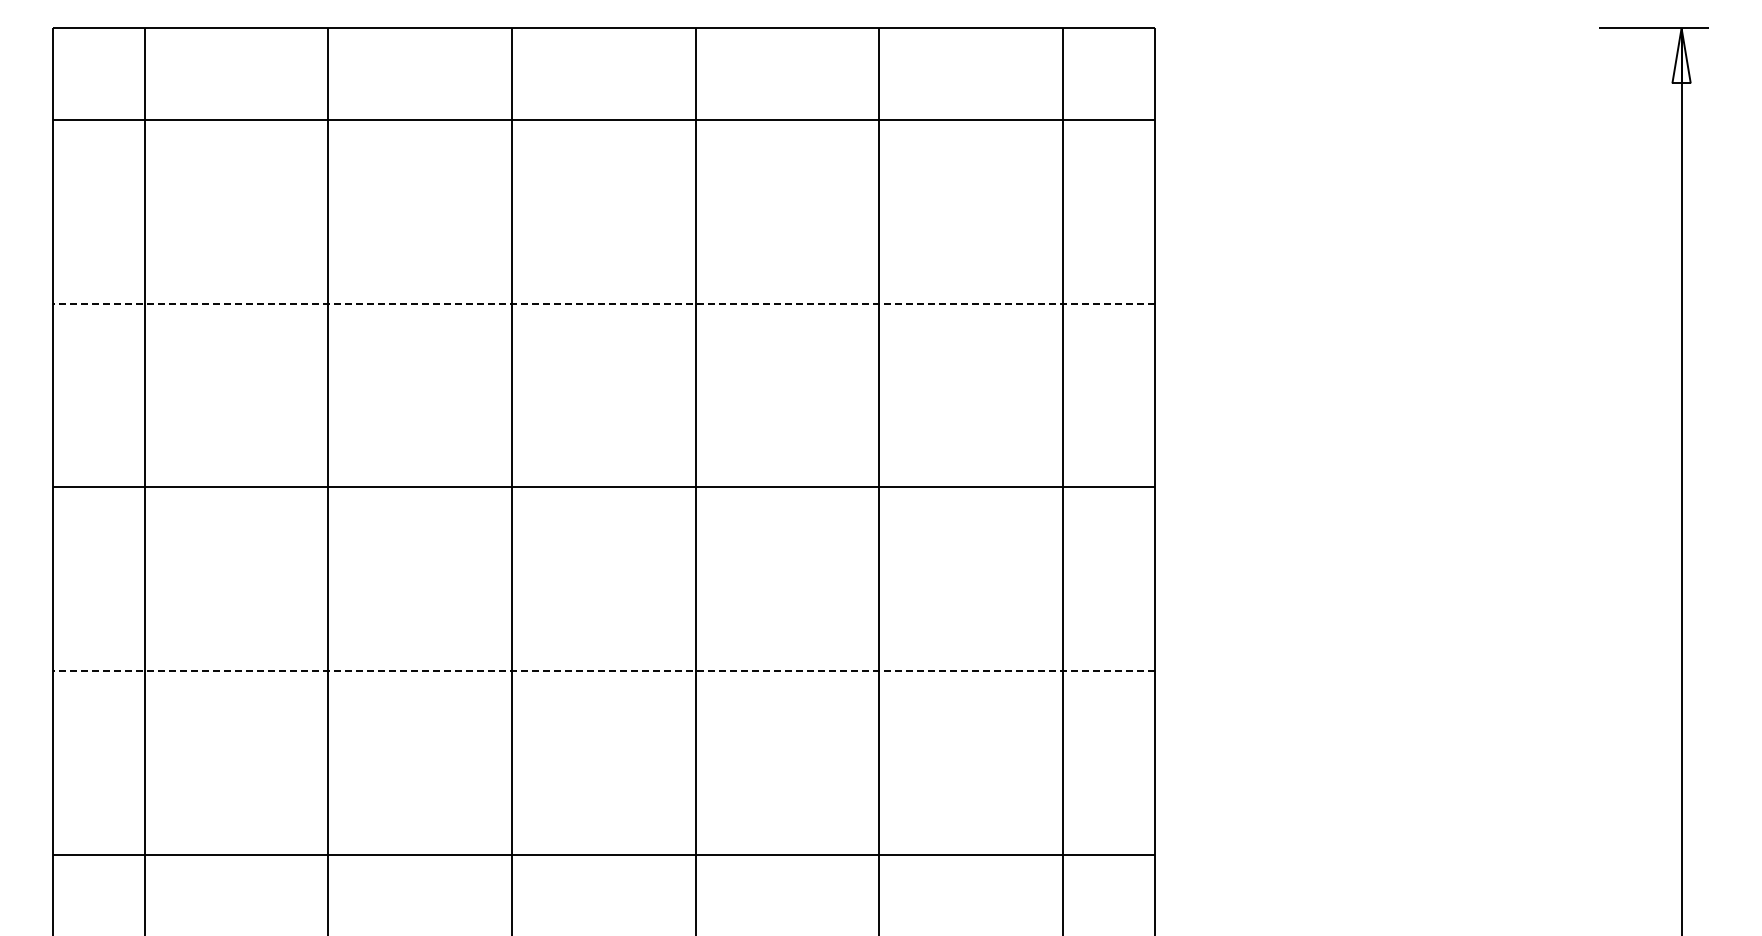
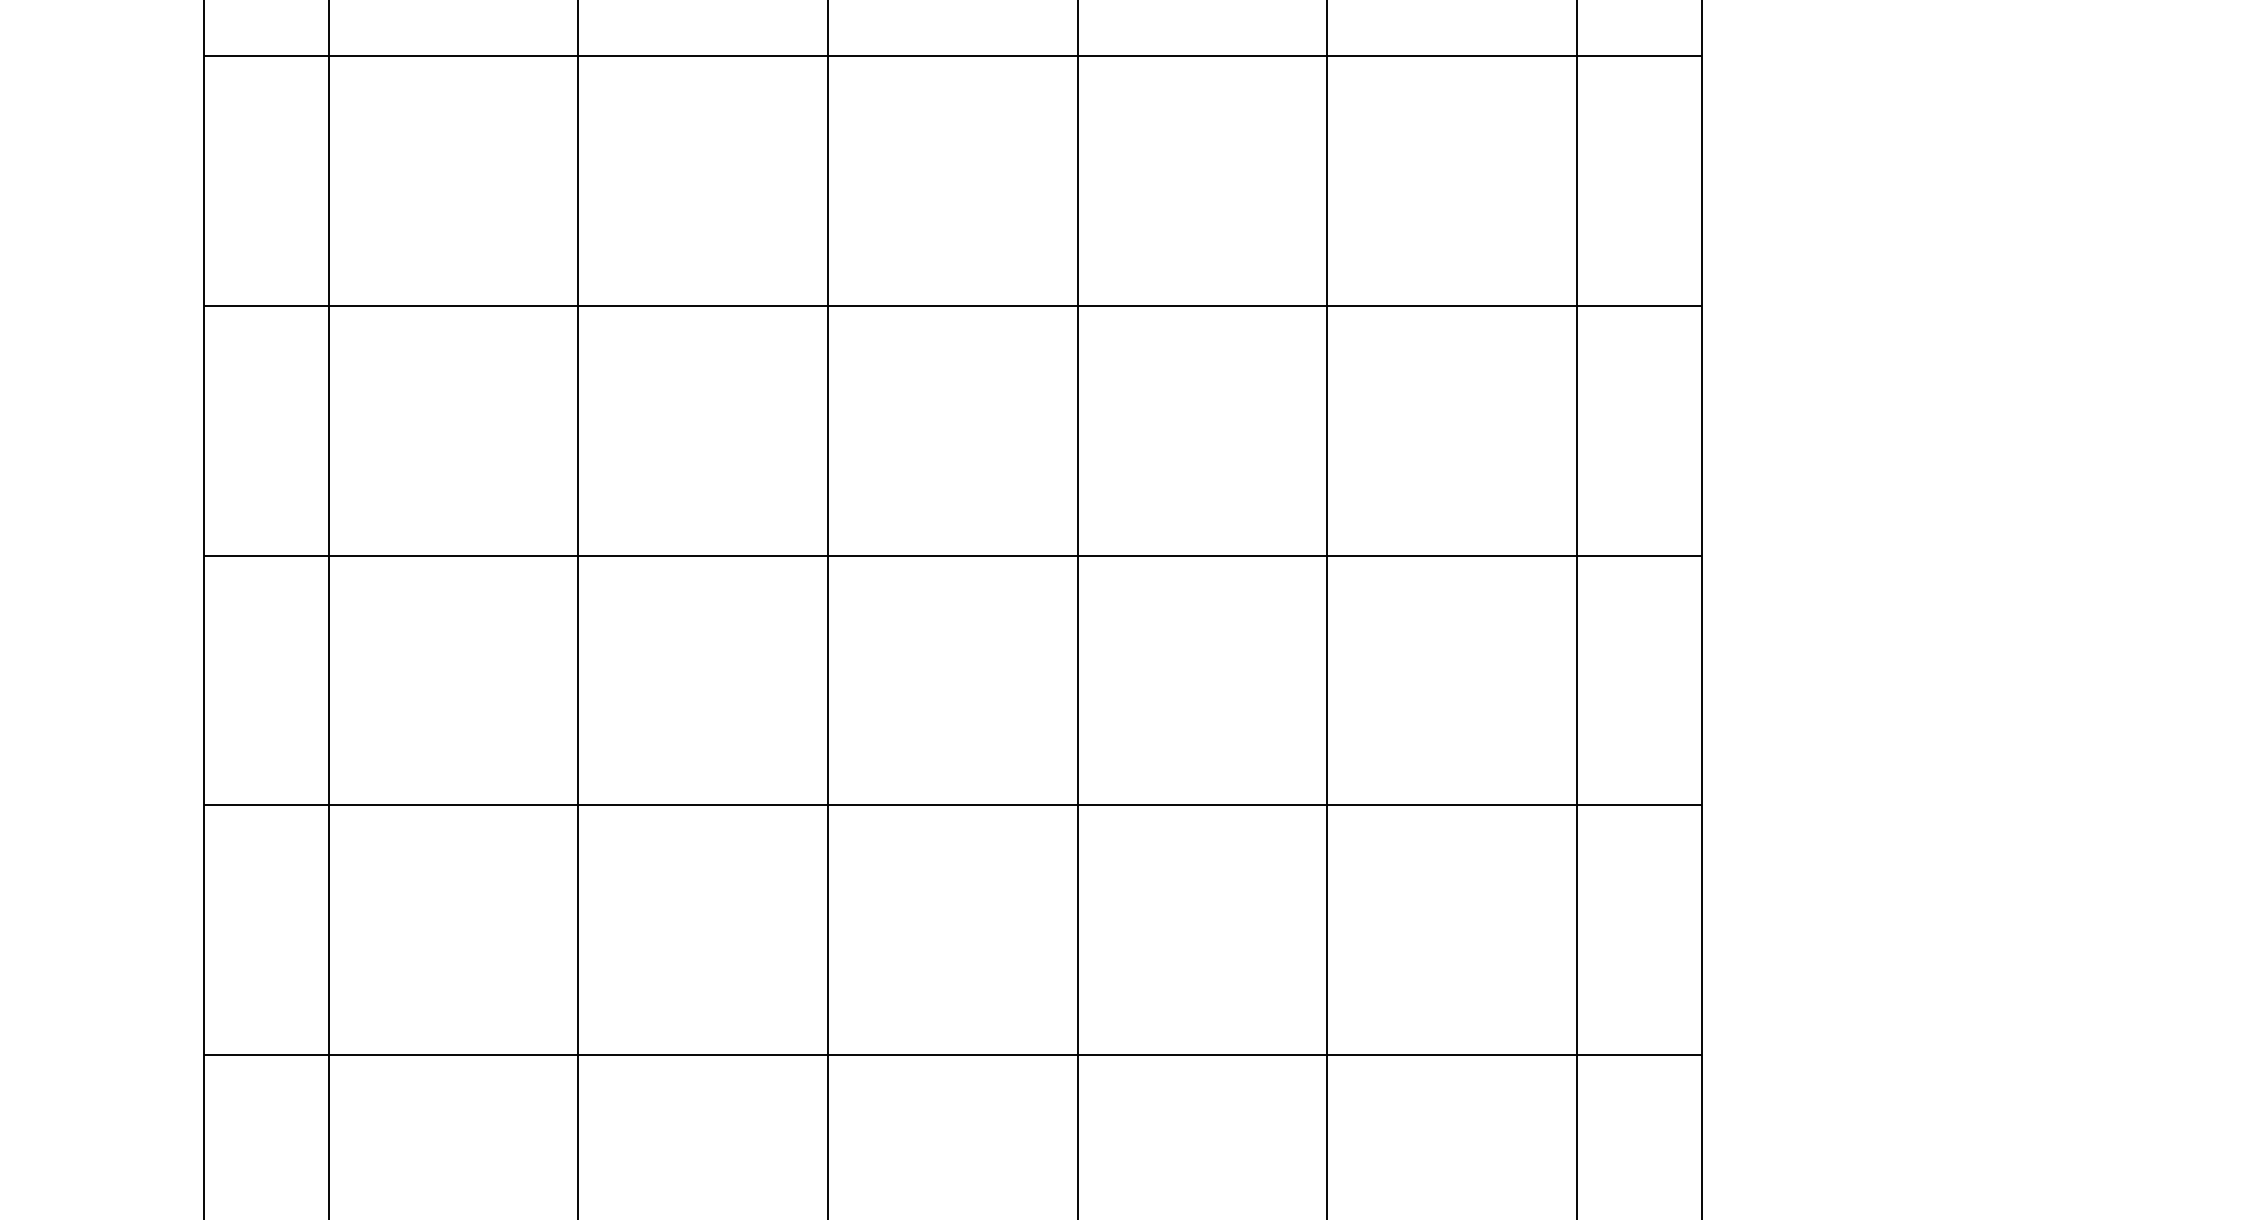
line: (603, 303) -> (952, 305), dashed -> solid
line: (603, 671) -> (952, 805), dashed -> solid

